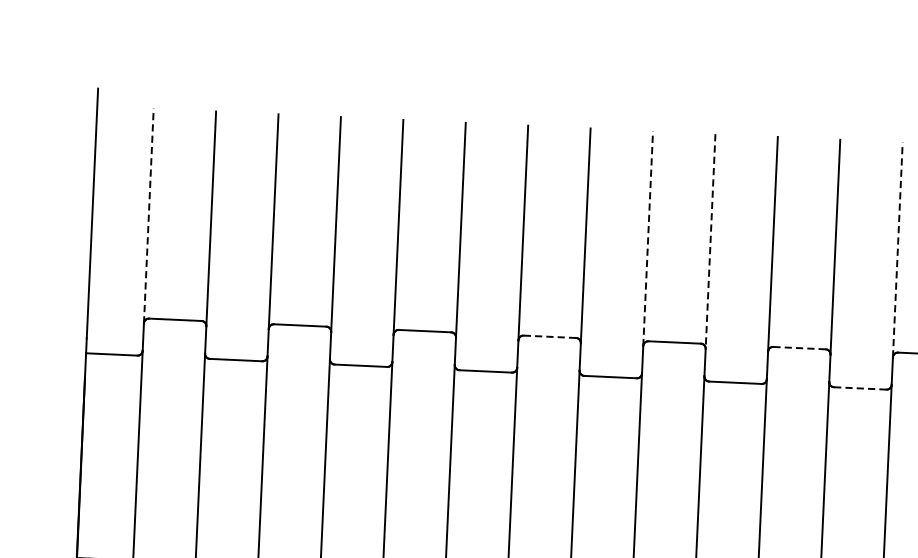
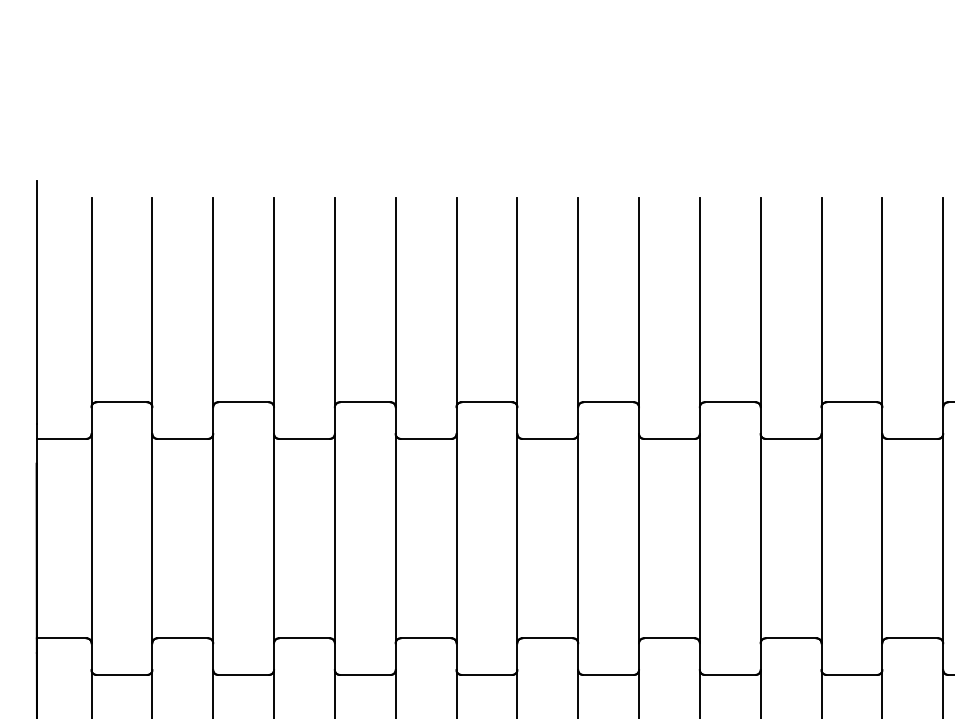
line: (148, 215) -> (91, 302), dashed -> solid
line: (648, 238) -> (578, 302), dashed -> solid
line: (711, 241) -> (639, 302), dashed -> solid
line: (897, 249) -> (821, 302), dashed -> solid
line: (549, 336) -> (486, 402), dashed -> solid
line: (799, 348) -> (730, 402), dashed -> solid
line: (860, 388) -> (791, 438), dashed -> solid

